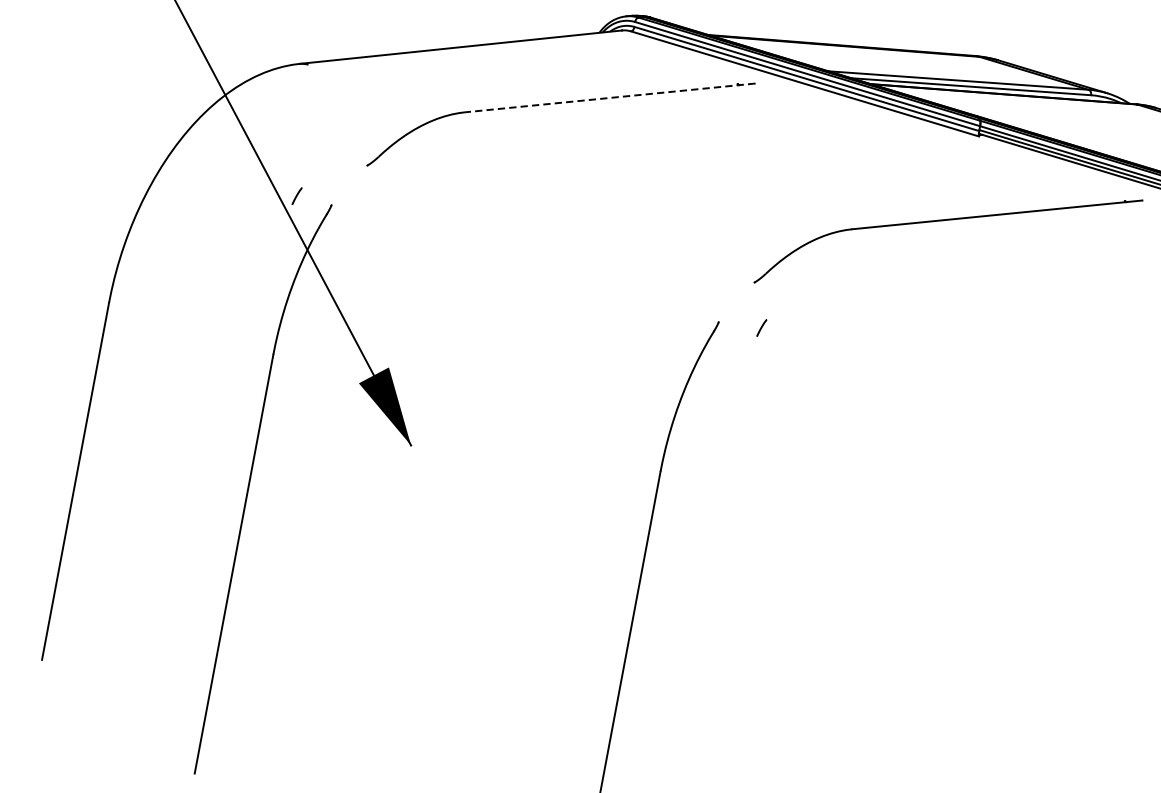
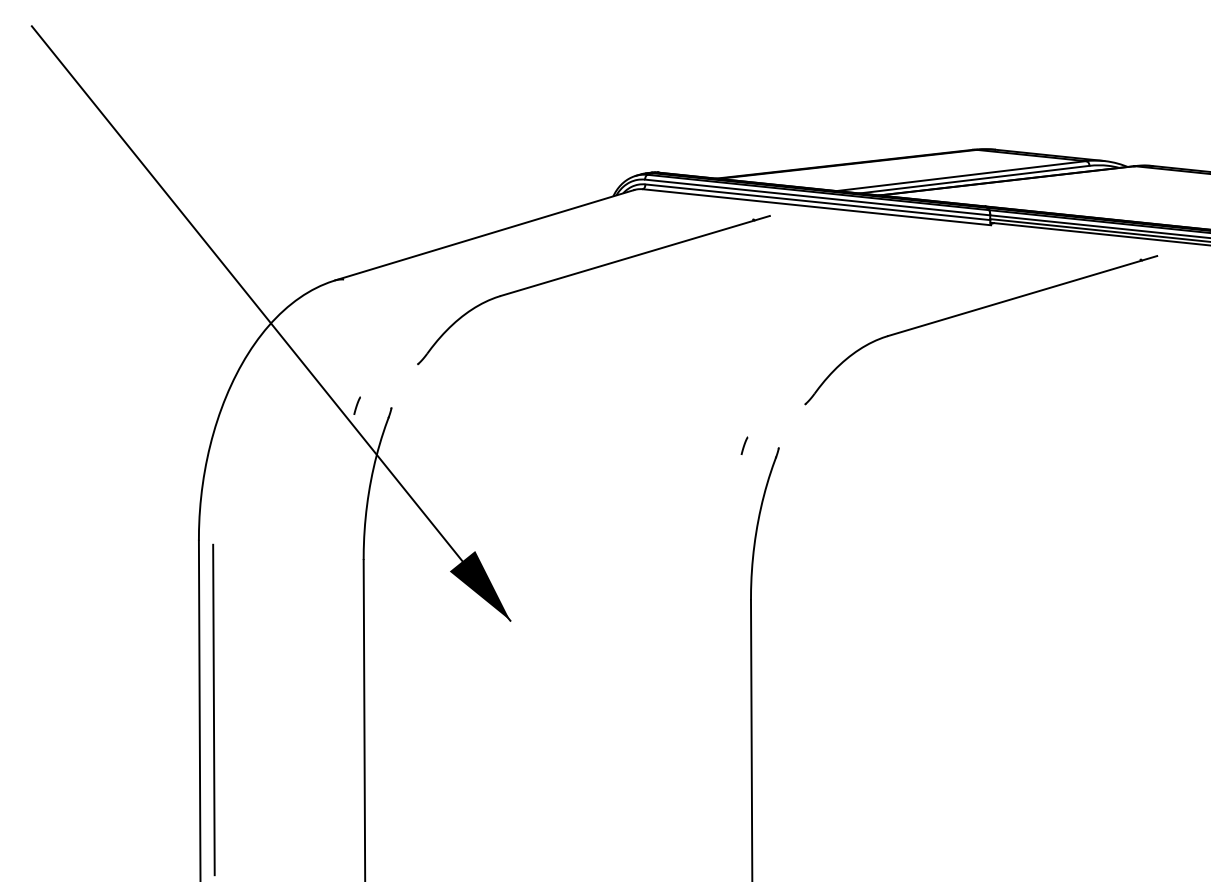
line: (609, 98) -> (634, 256), dashed -> solid
line: (761, 327) -> (744, 445), moved
line: (90, 477) -> (213, 709), added

